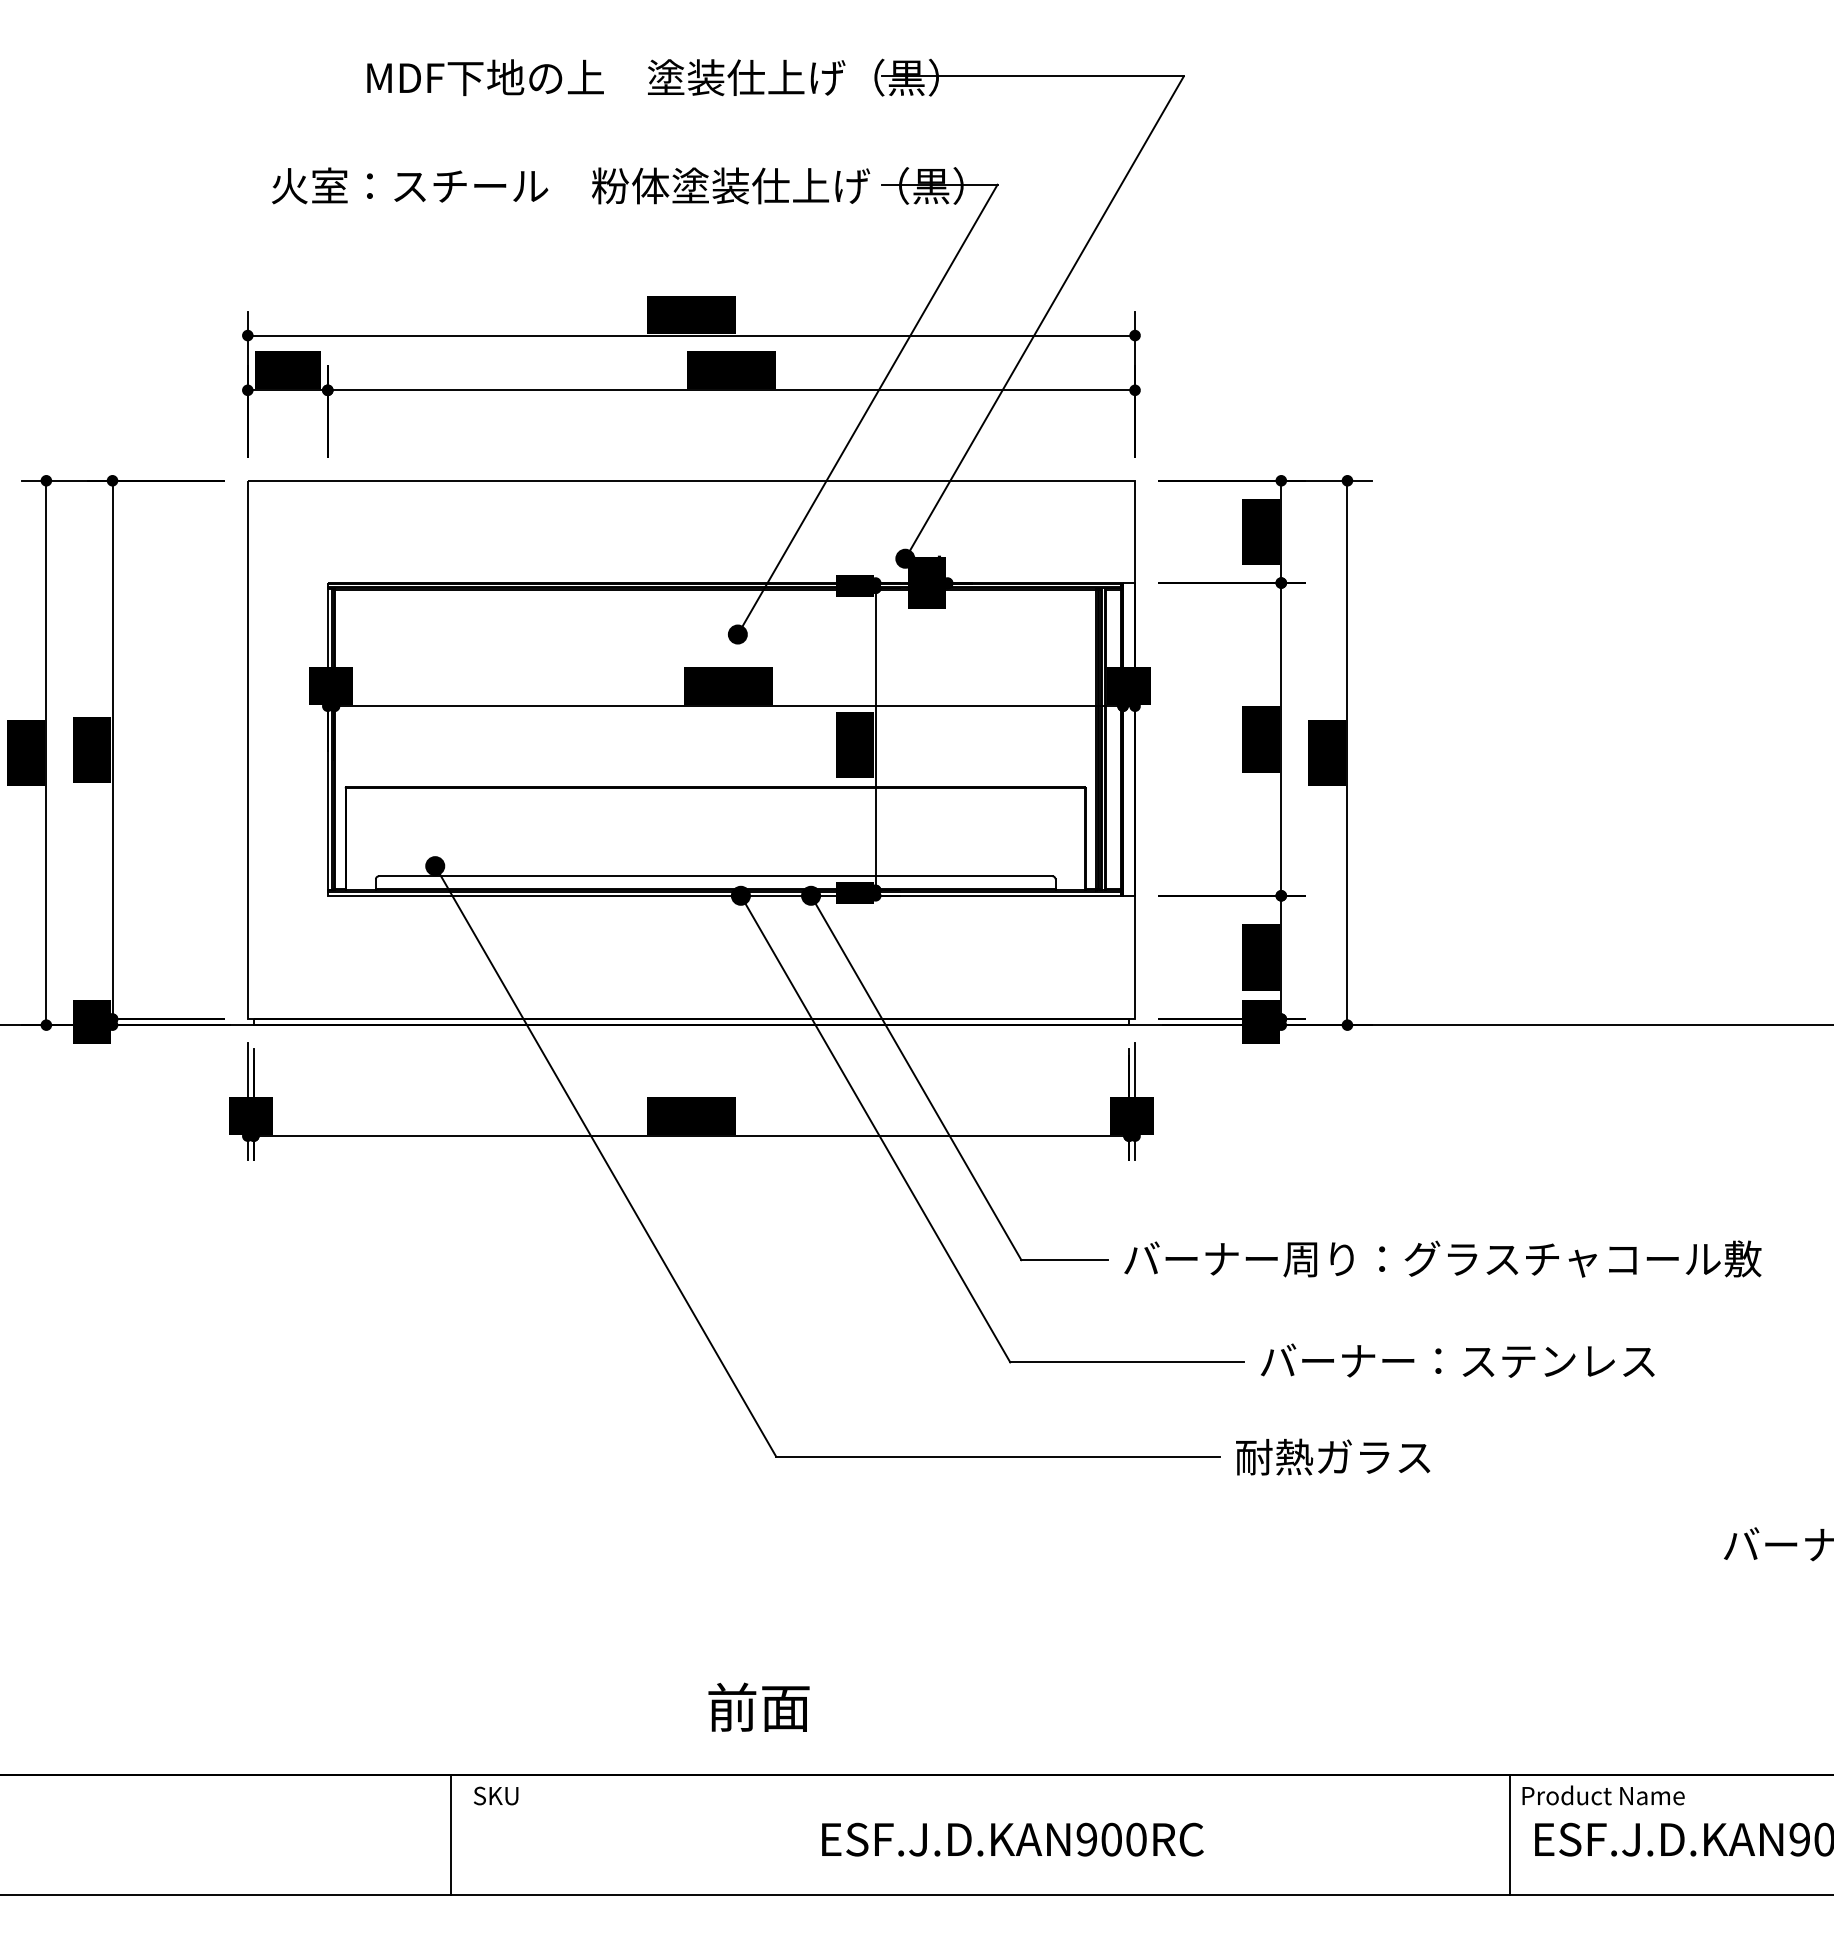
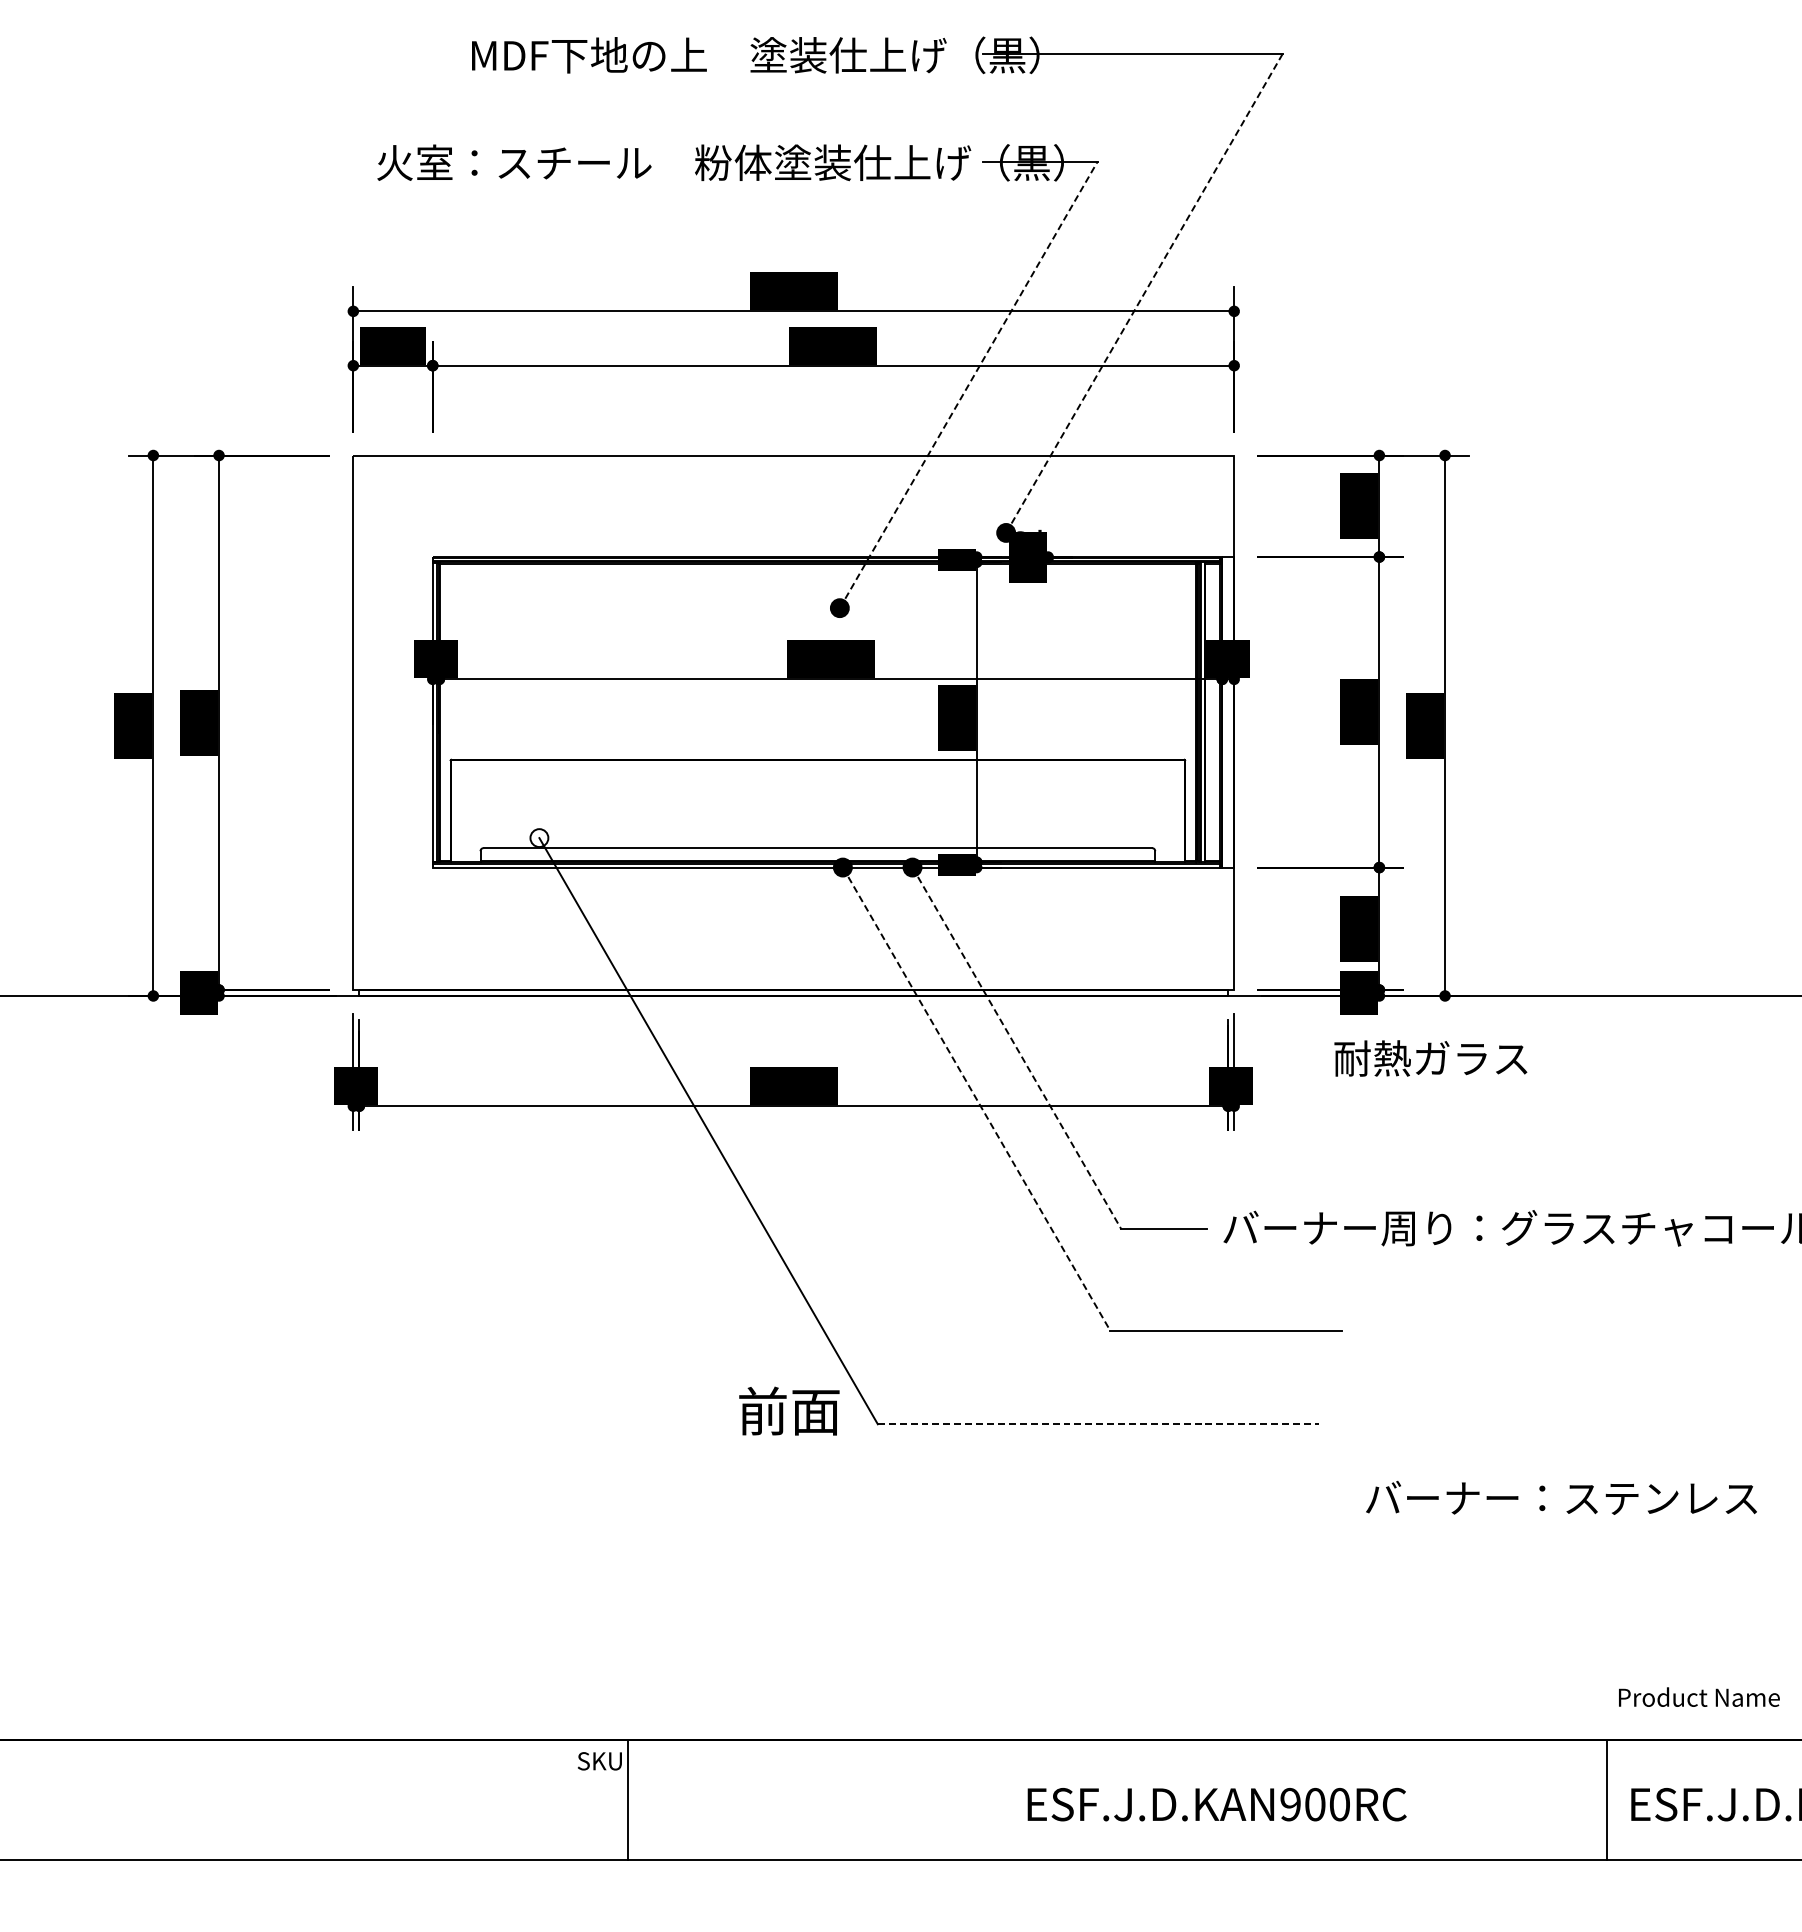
line: (1044, 317) -> (1144, 293), solid -> dashed
line: (867, 409) -> (968, 384), solid -> dashed
fill: (435, 866) -> (539, 838), removed
line: (916, 1078) -> (1017, 1048), solid -> dashed
line: (875, 1129) -> (976, 1099), solid -> dashed
text: (1457, 1360) -> (1561, 1497), moved
line: (998, 1456) -> (1098, 1424), solid -> dashed
text: (1333, 1456) -> (1431, 1057), moved
text: (758, 1706) -> (788, 1410), moved
text: (1603, 1795) -> (1699, 1697), moved
line: (451, 1835) -> (628, 1800), moved
text: (1012, 1839) -> (1216, 1804), moved

